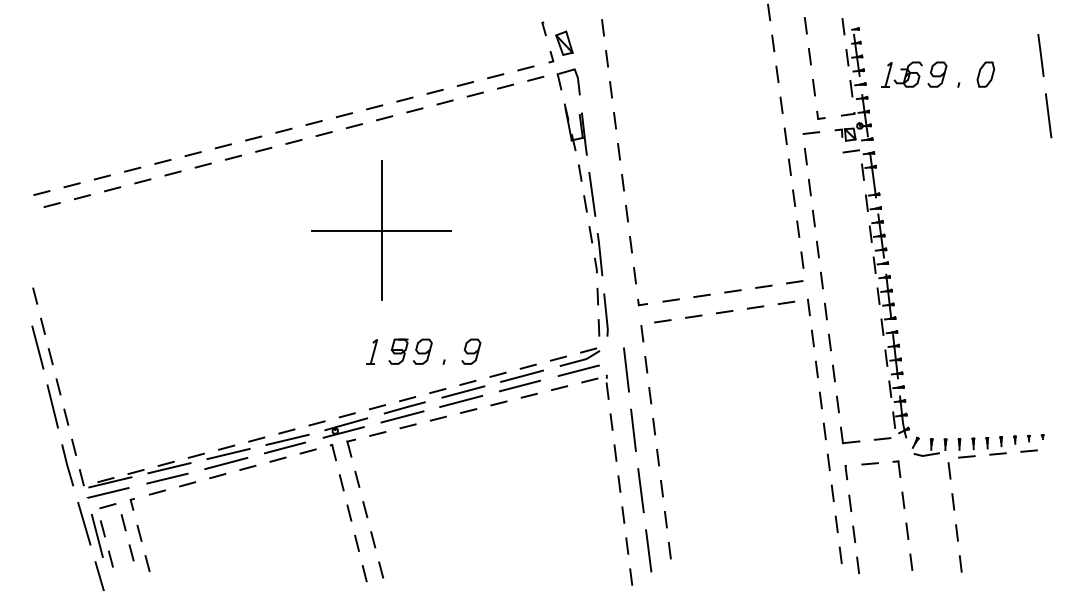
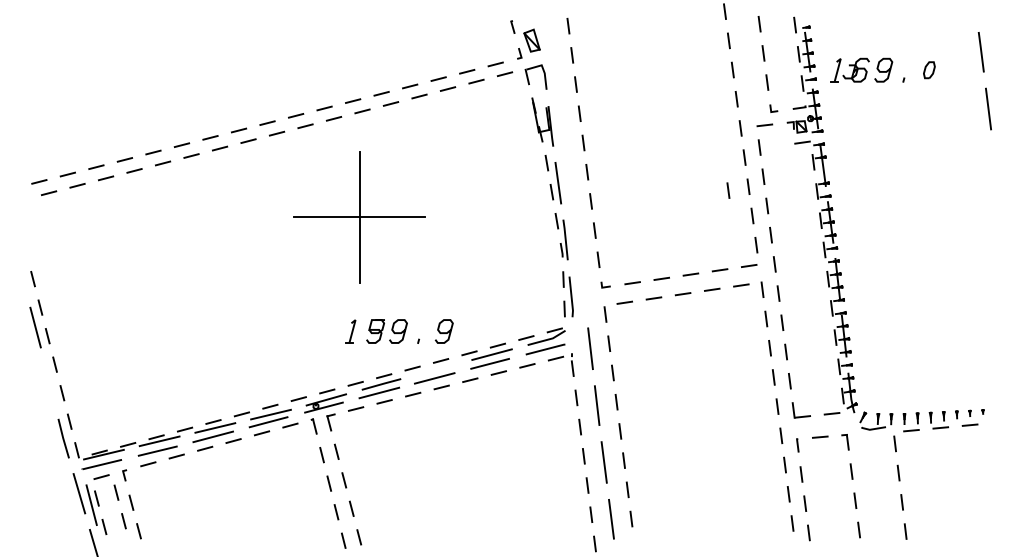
part: (985, 74) -> (929, 70), size x0.7
line: (772, 201) -> (728, 189), added
line: (463, 391) -> (436, 369), removed
line: (52, 406) -> (49, 383), removed

